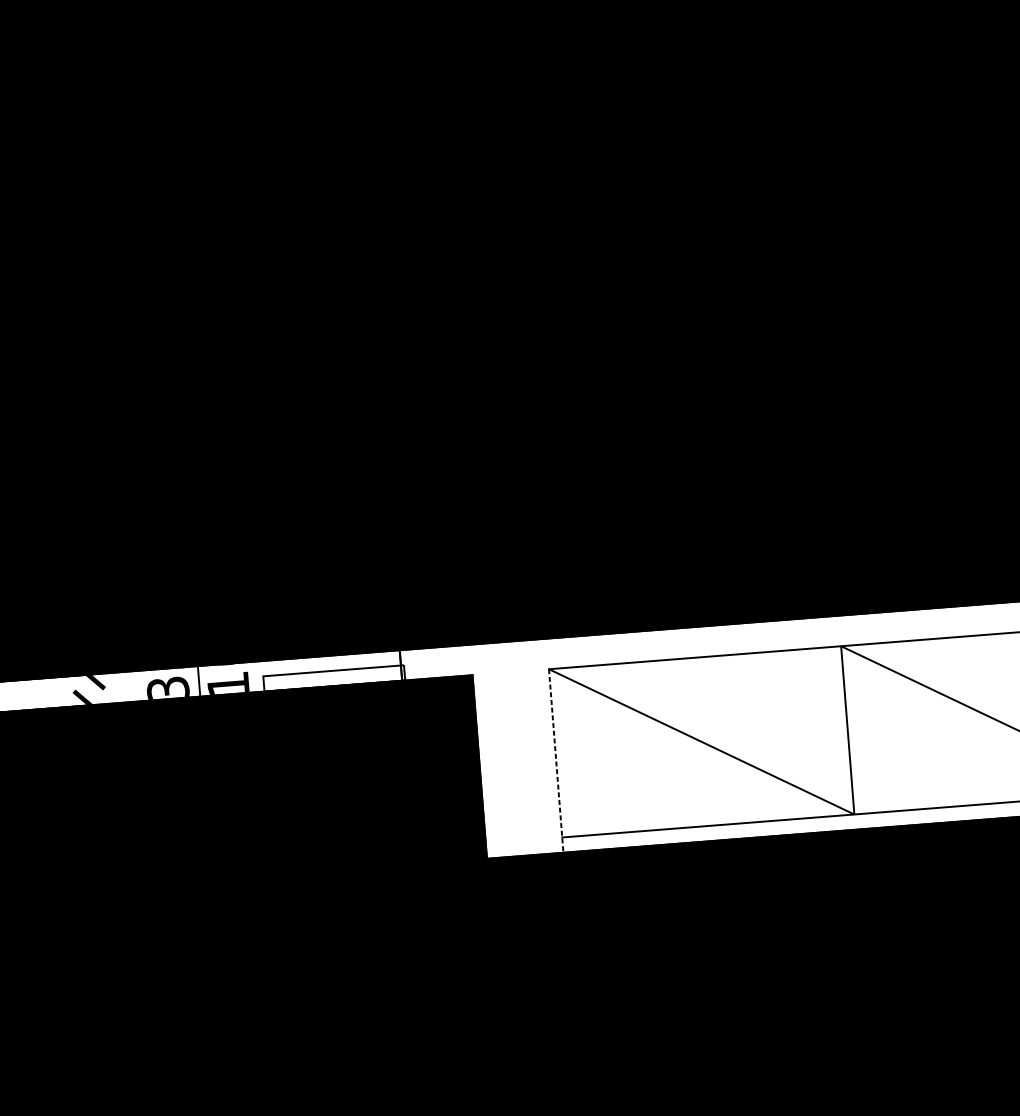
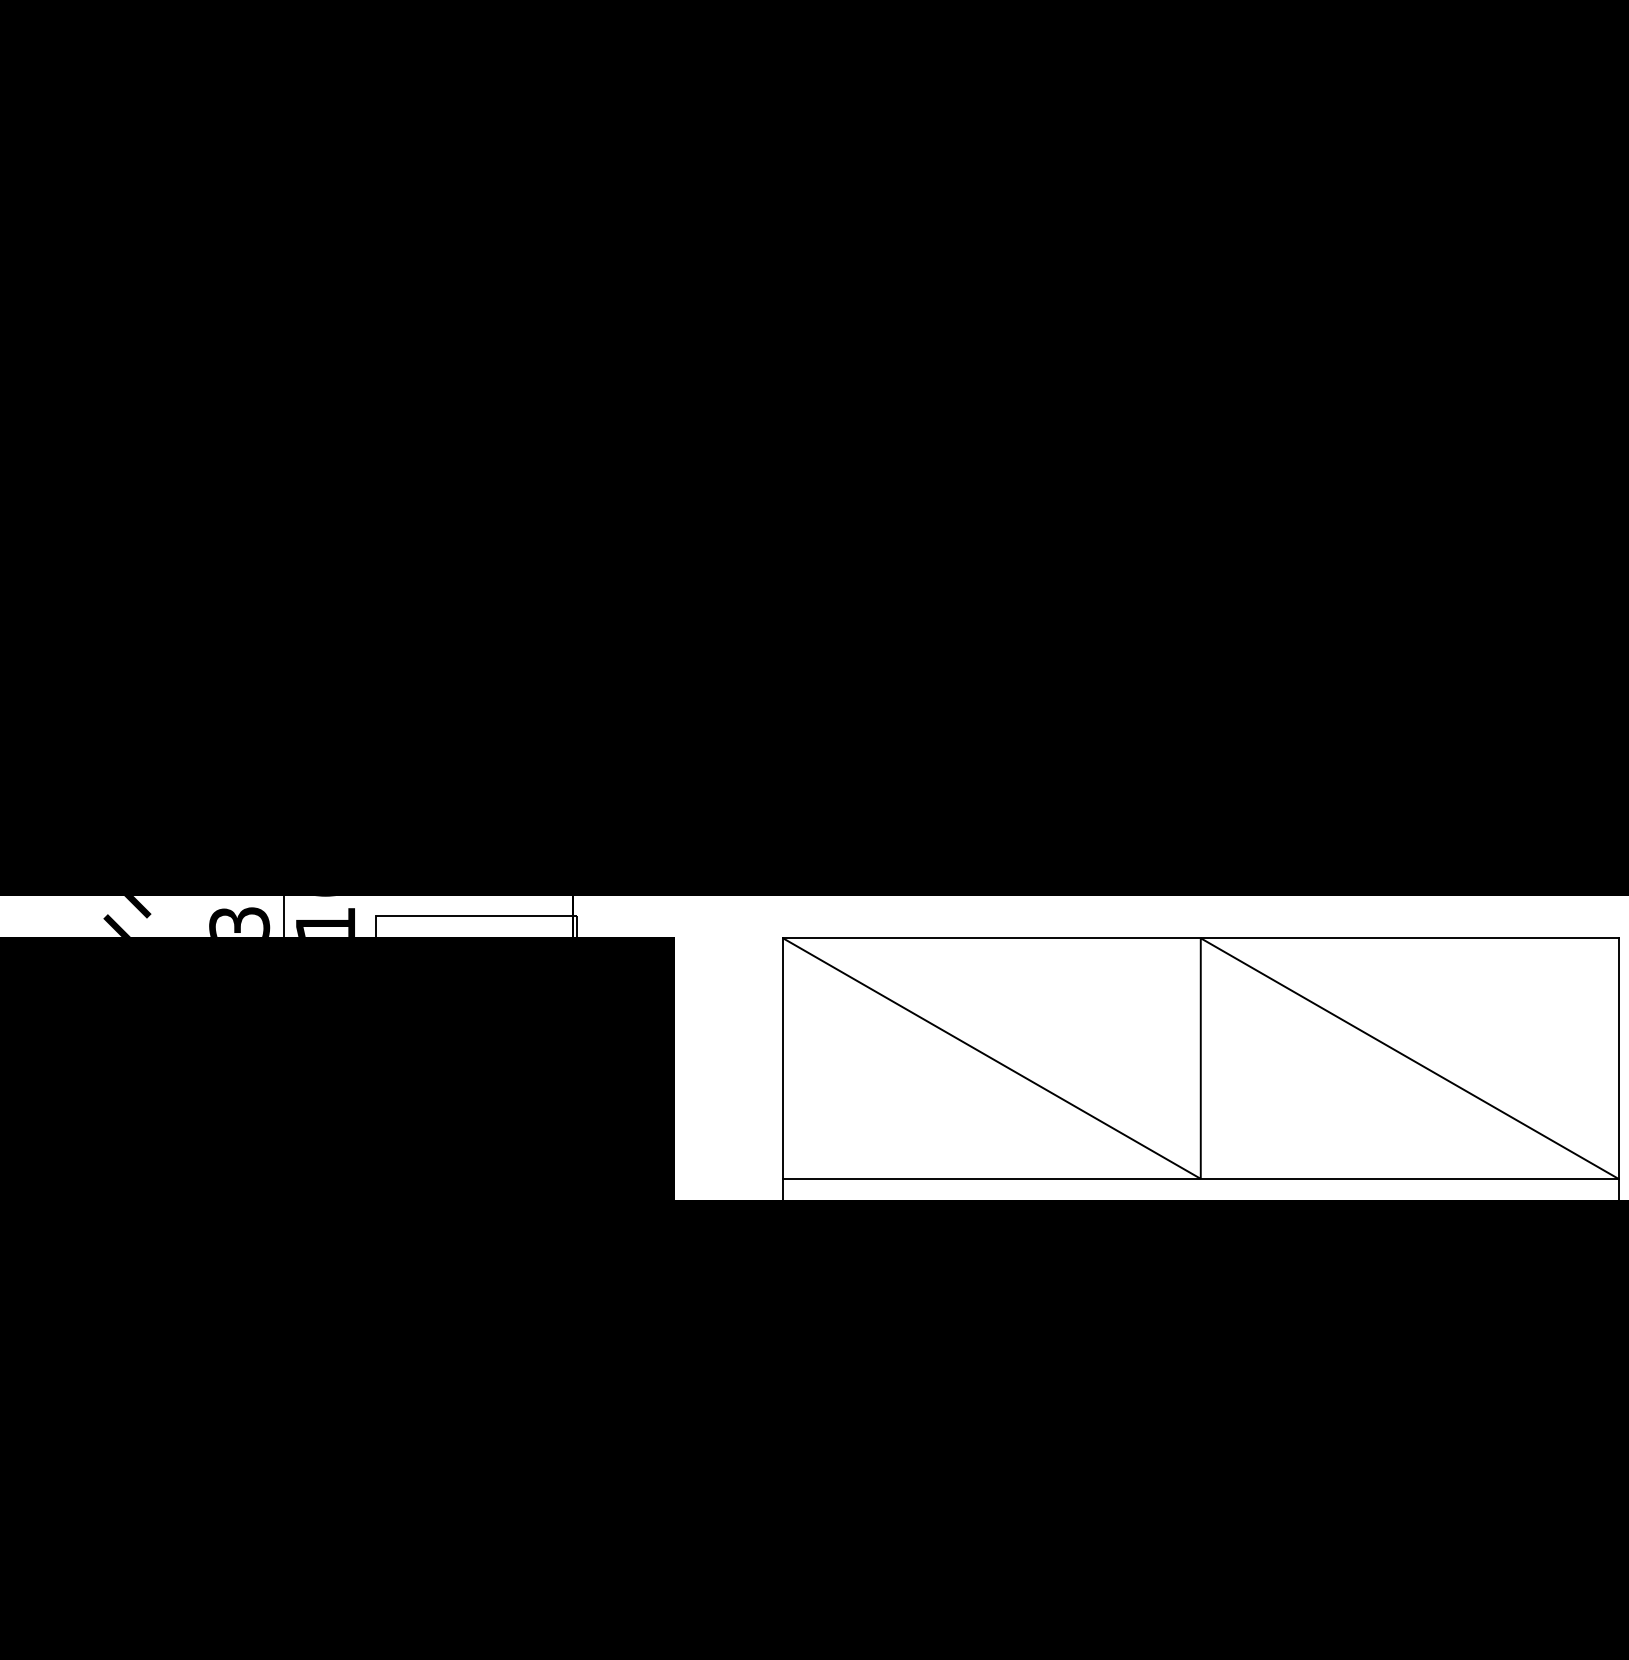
line: (556, 761) -> (783, 1070), dashed -> solid

